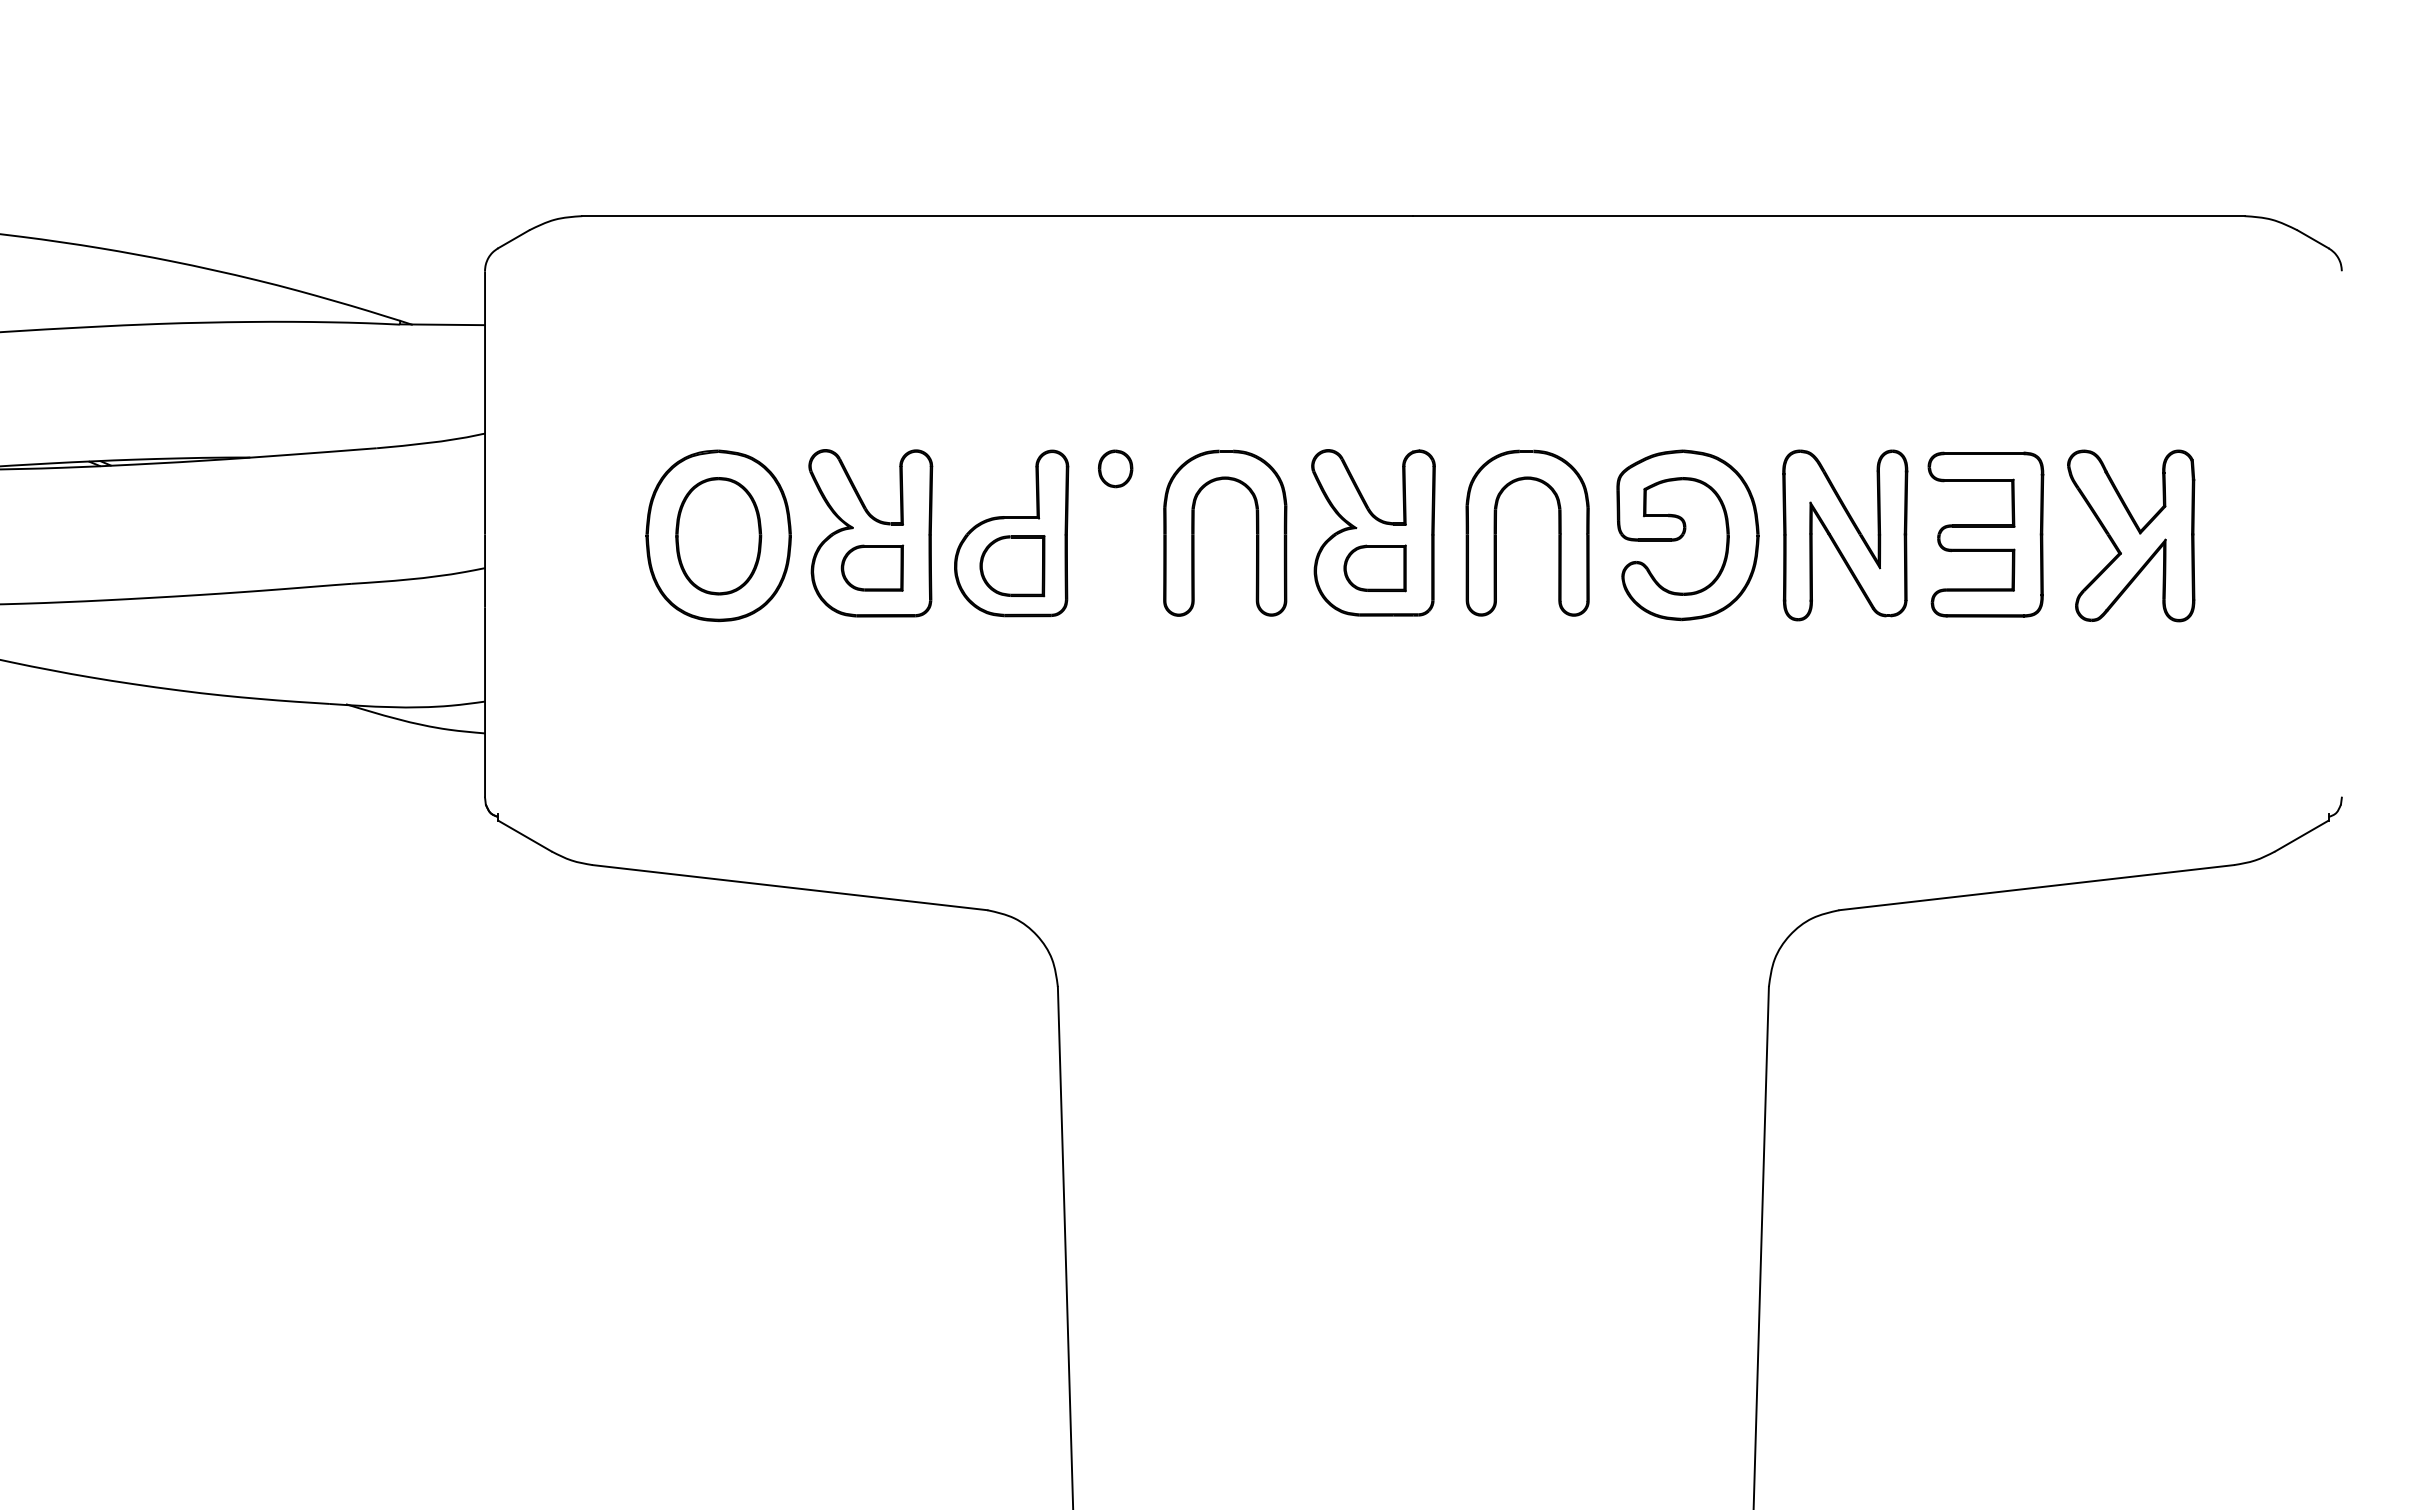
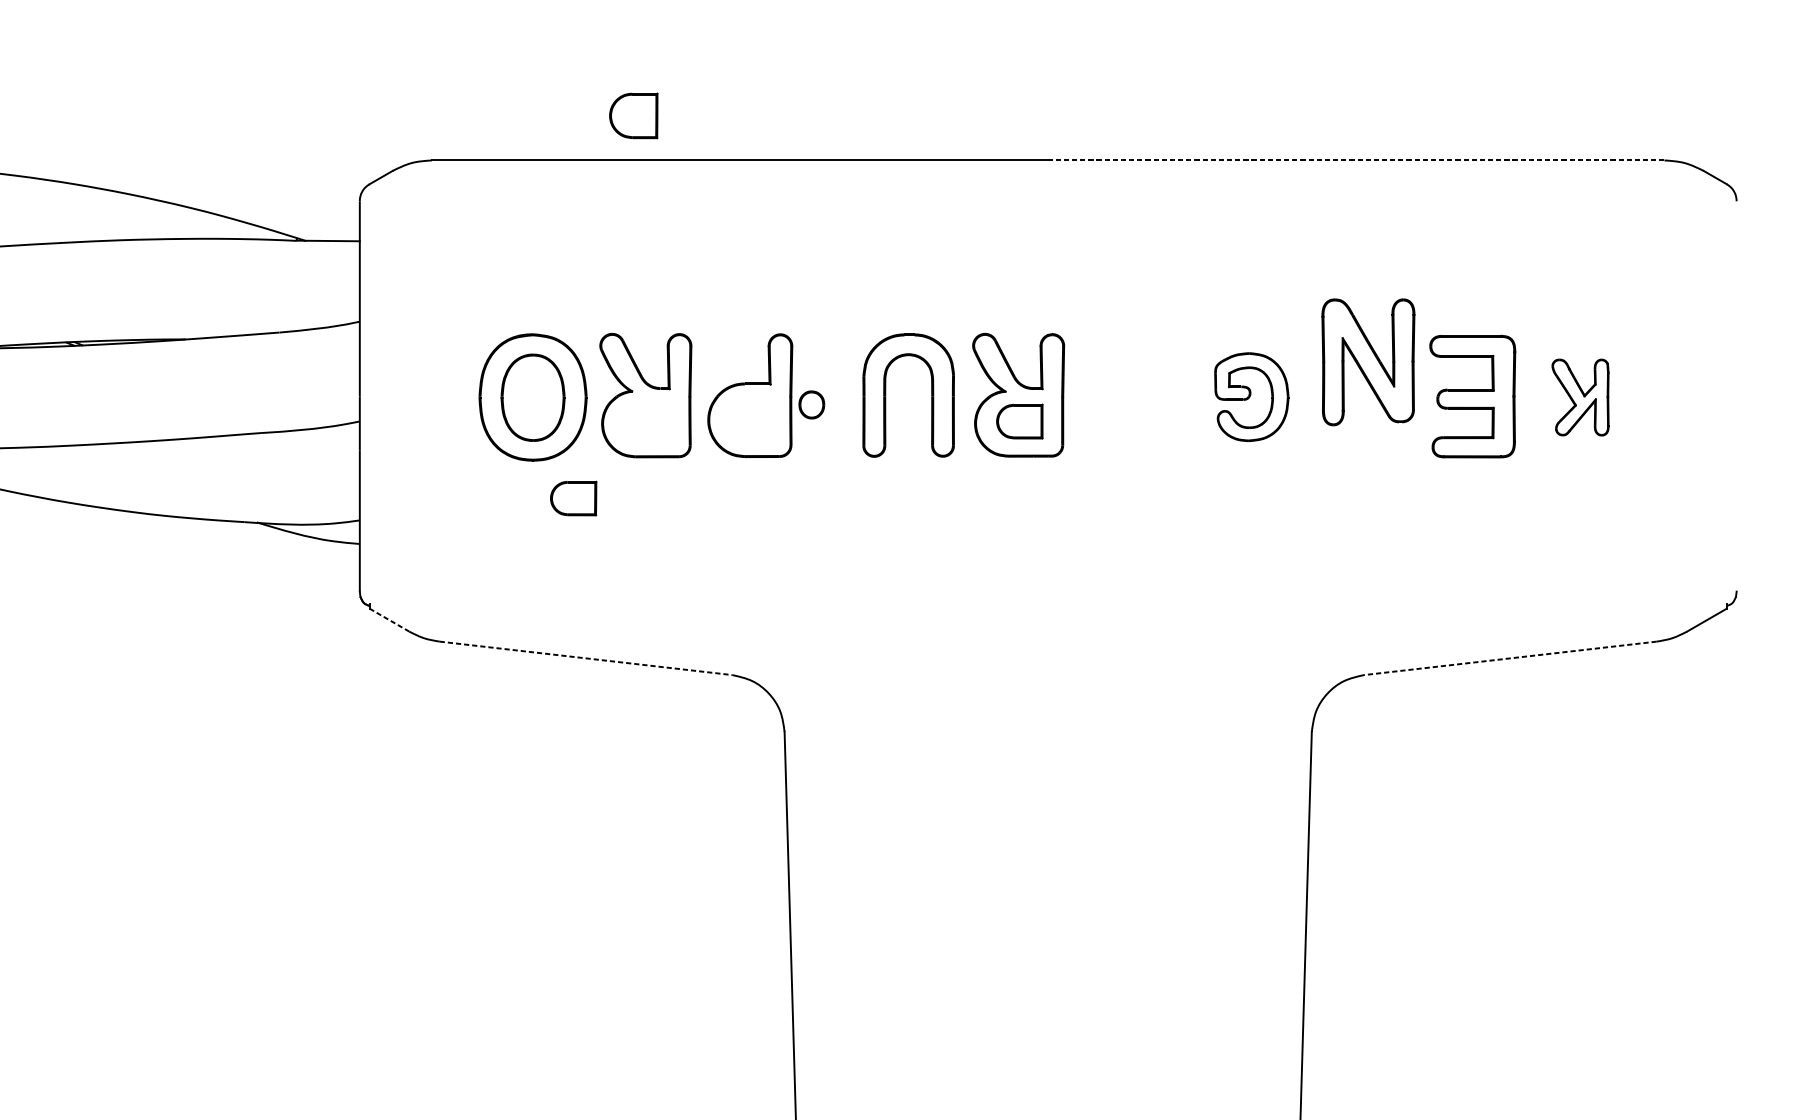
line: (1828, 216) -> (1356, 160), solid -> dashed
part: (1115, 468) -> (811, 404), moved
part: (1496, 532) -> (1109, 395), removed
part: (1687, 535) -> (1251, 397), size x0.7
part: (1845, 535) -> (1368, 362), moved
part: (2131, 535) -> (1580, 397), size x0.6
part: (1012, 566) -> (633, 116), moved
part: (871, 567) -> (572, 498), moved
line: (525, 836) -> (389, 620), solid -> dashed
line: (790, 887) -> (586, 658), solid -> dashed
line: (2036, 887) -> (1510, 658), solid -> dashed

